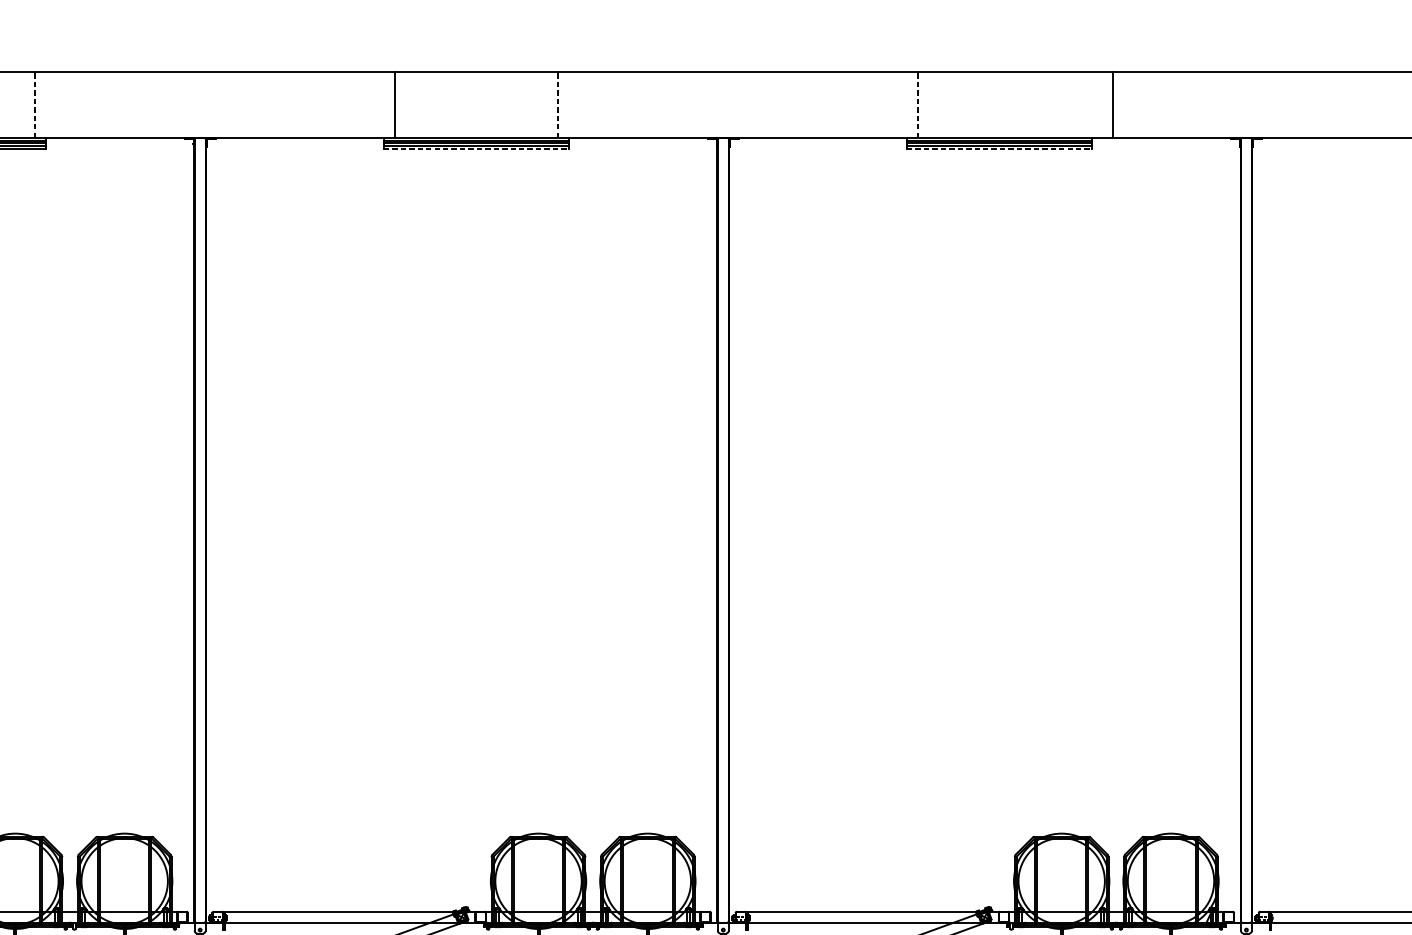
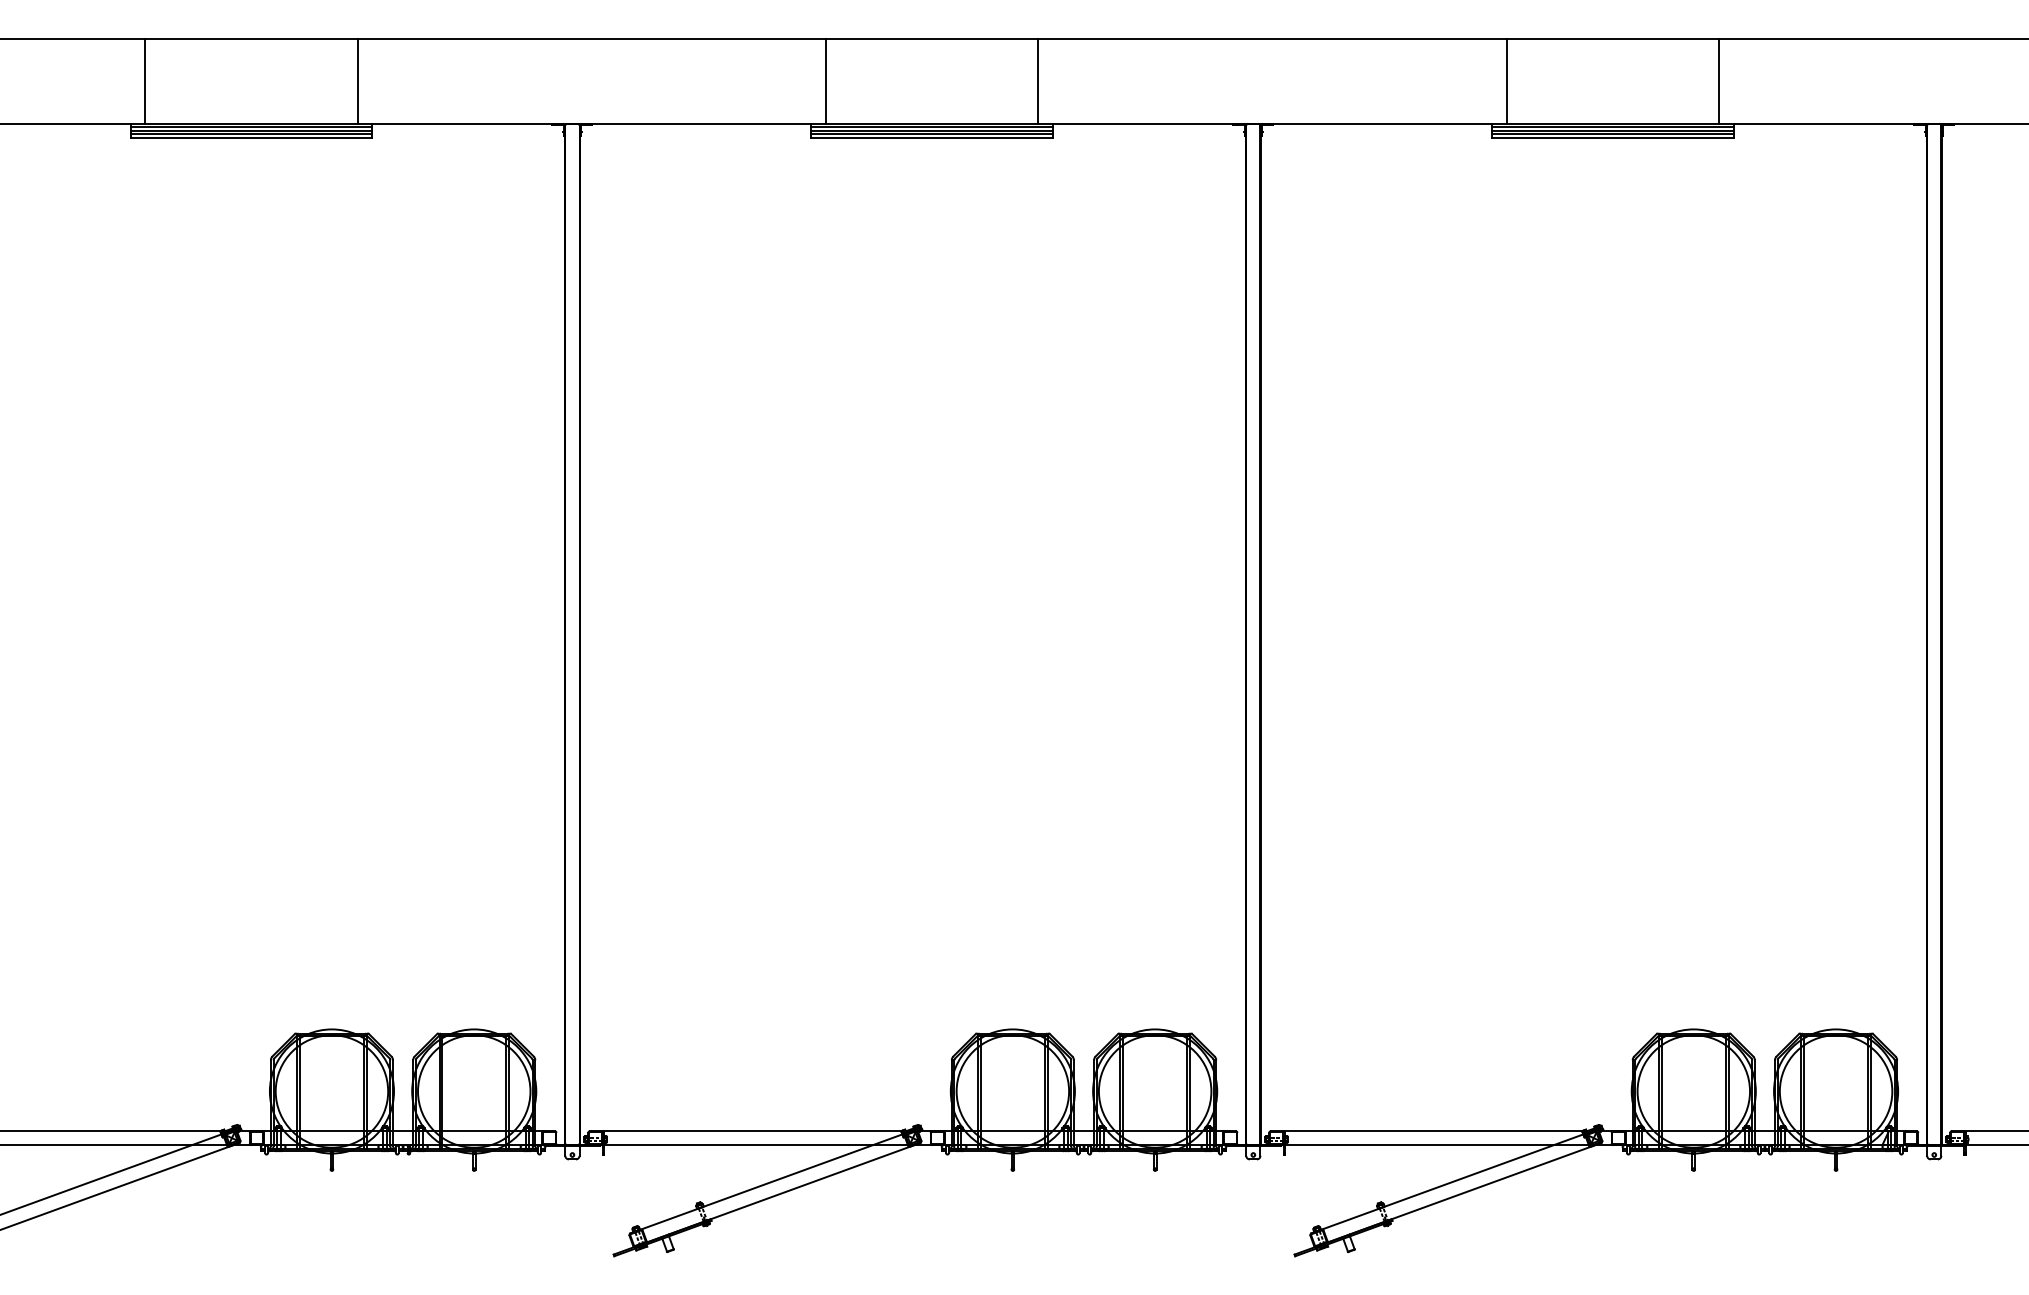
line: (1112, 104) -> (1719, 80), moved
line: (35, 105) -> (357, 81), dashed -> solid
line: (558, 105) -> (1038, 81), dashed -> solid
line: (917, 105) -> (1506, 81), dashed -> solid
line: (476, 149) -> (932, 138), dashed -> solid
line: (999, 149) -> (1612, 138), dashed -> solid

